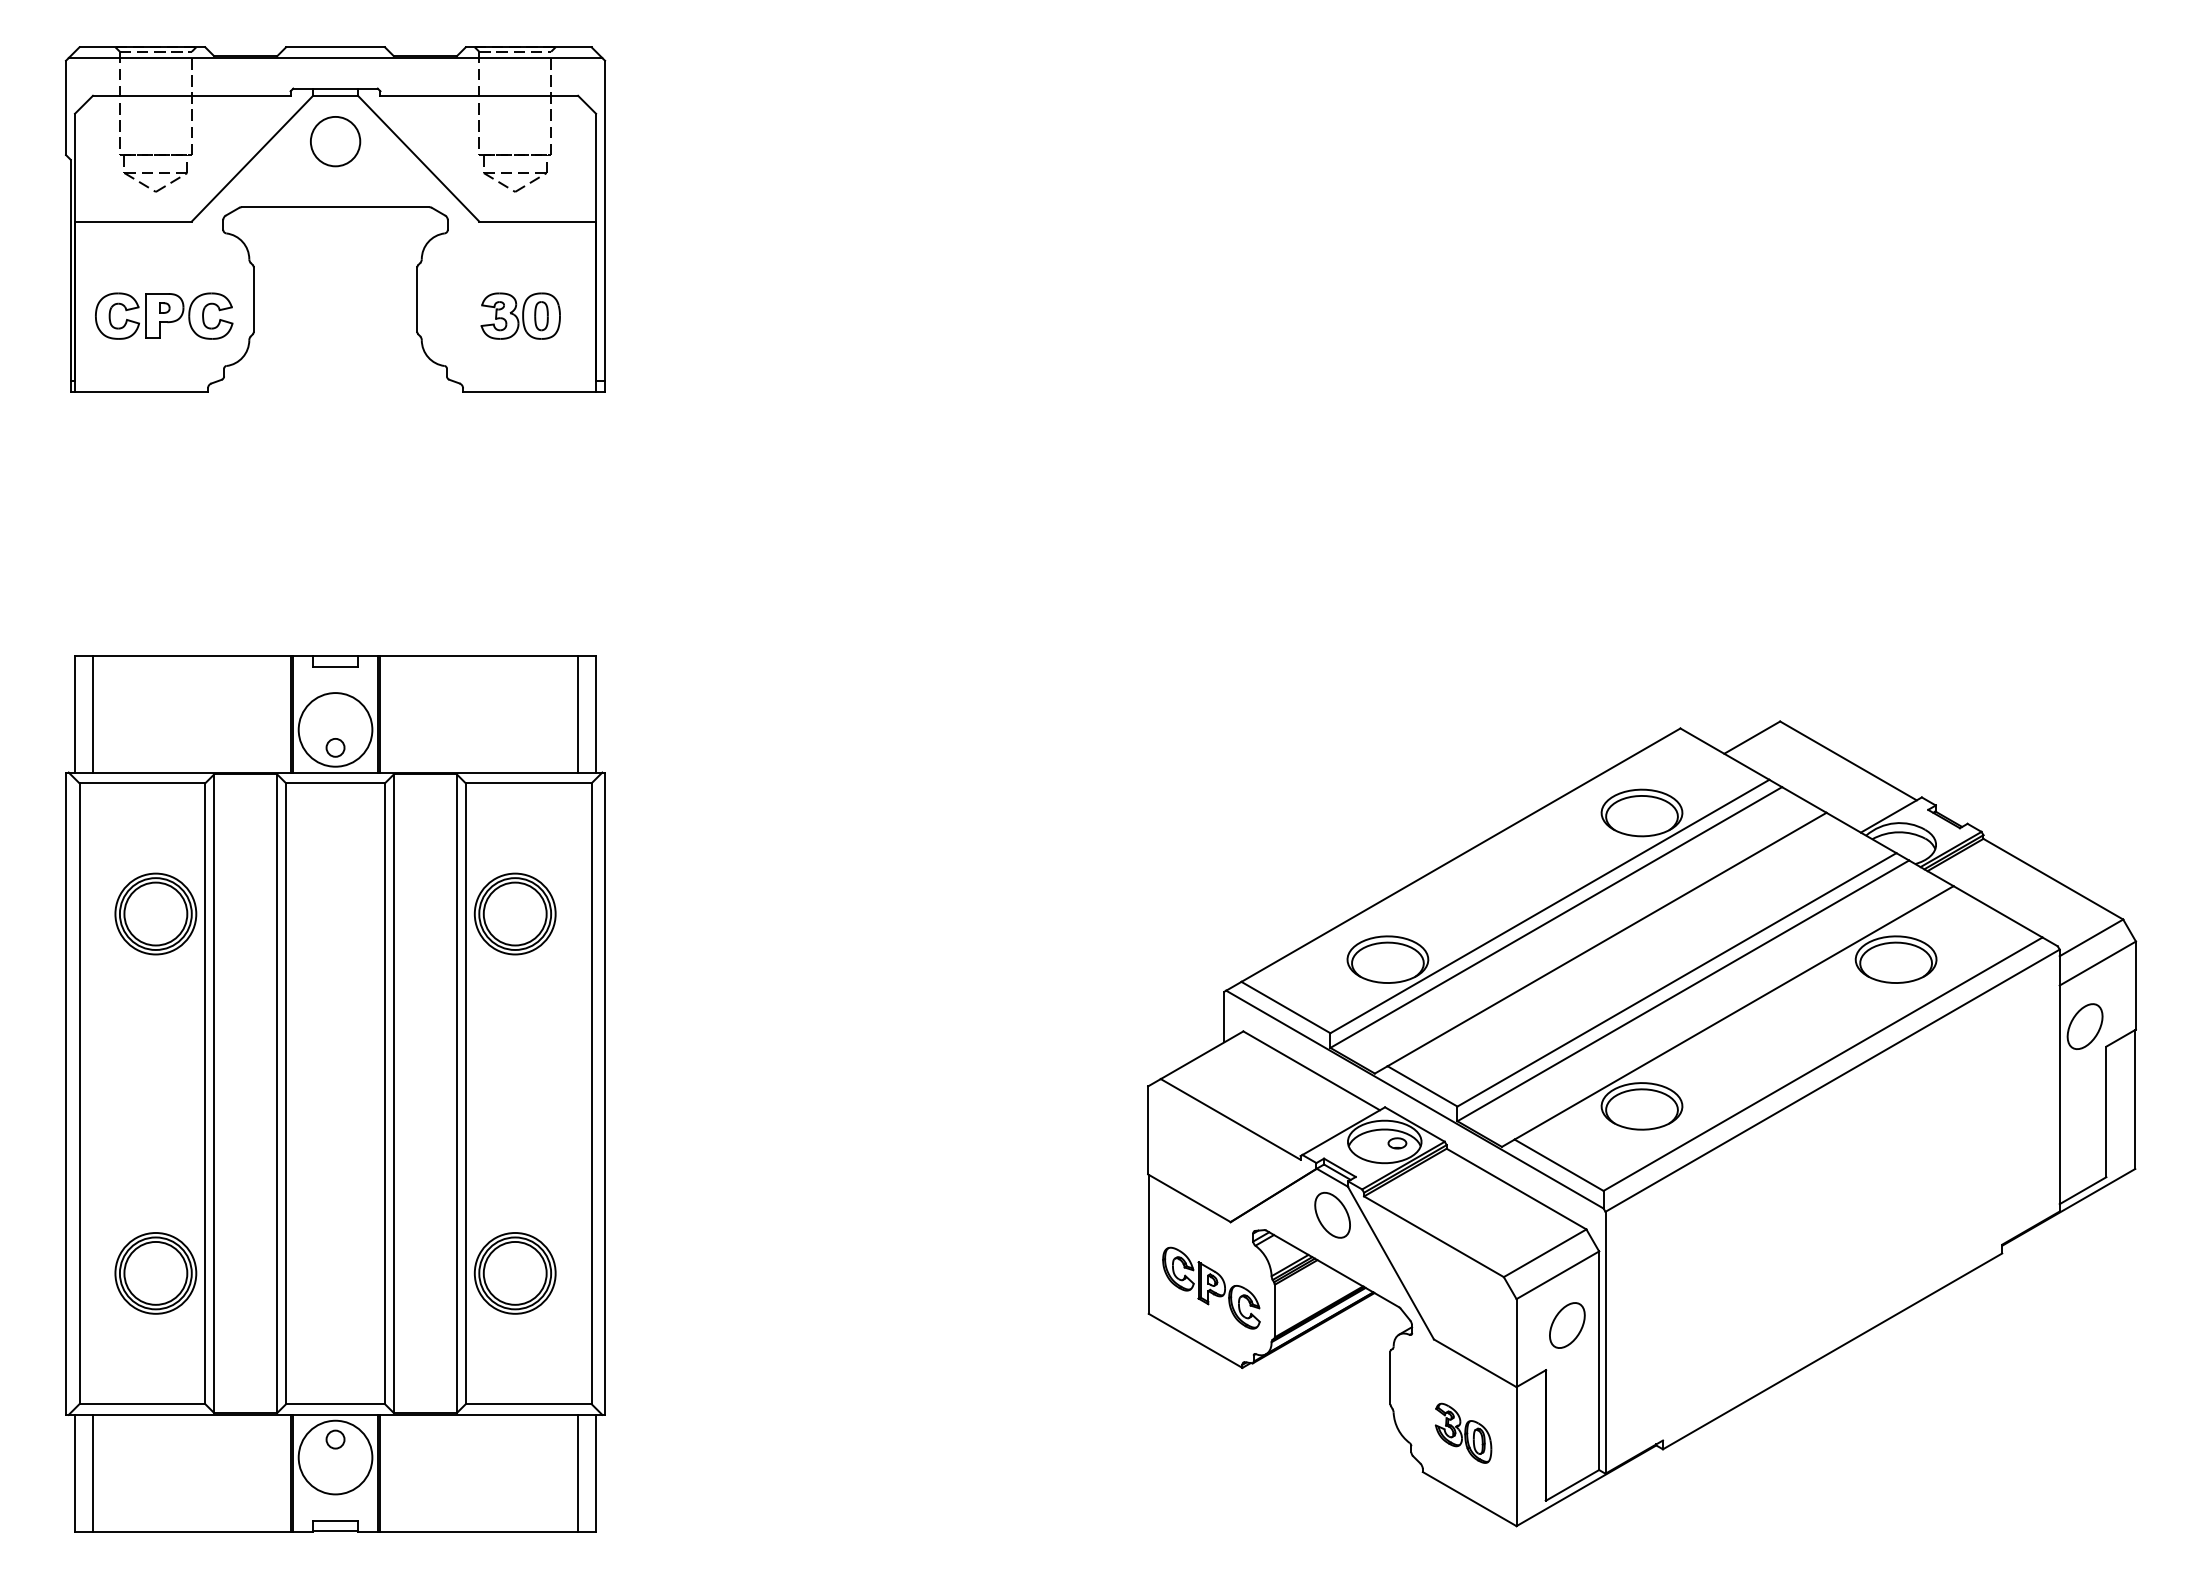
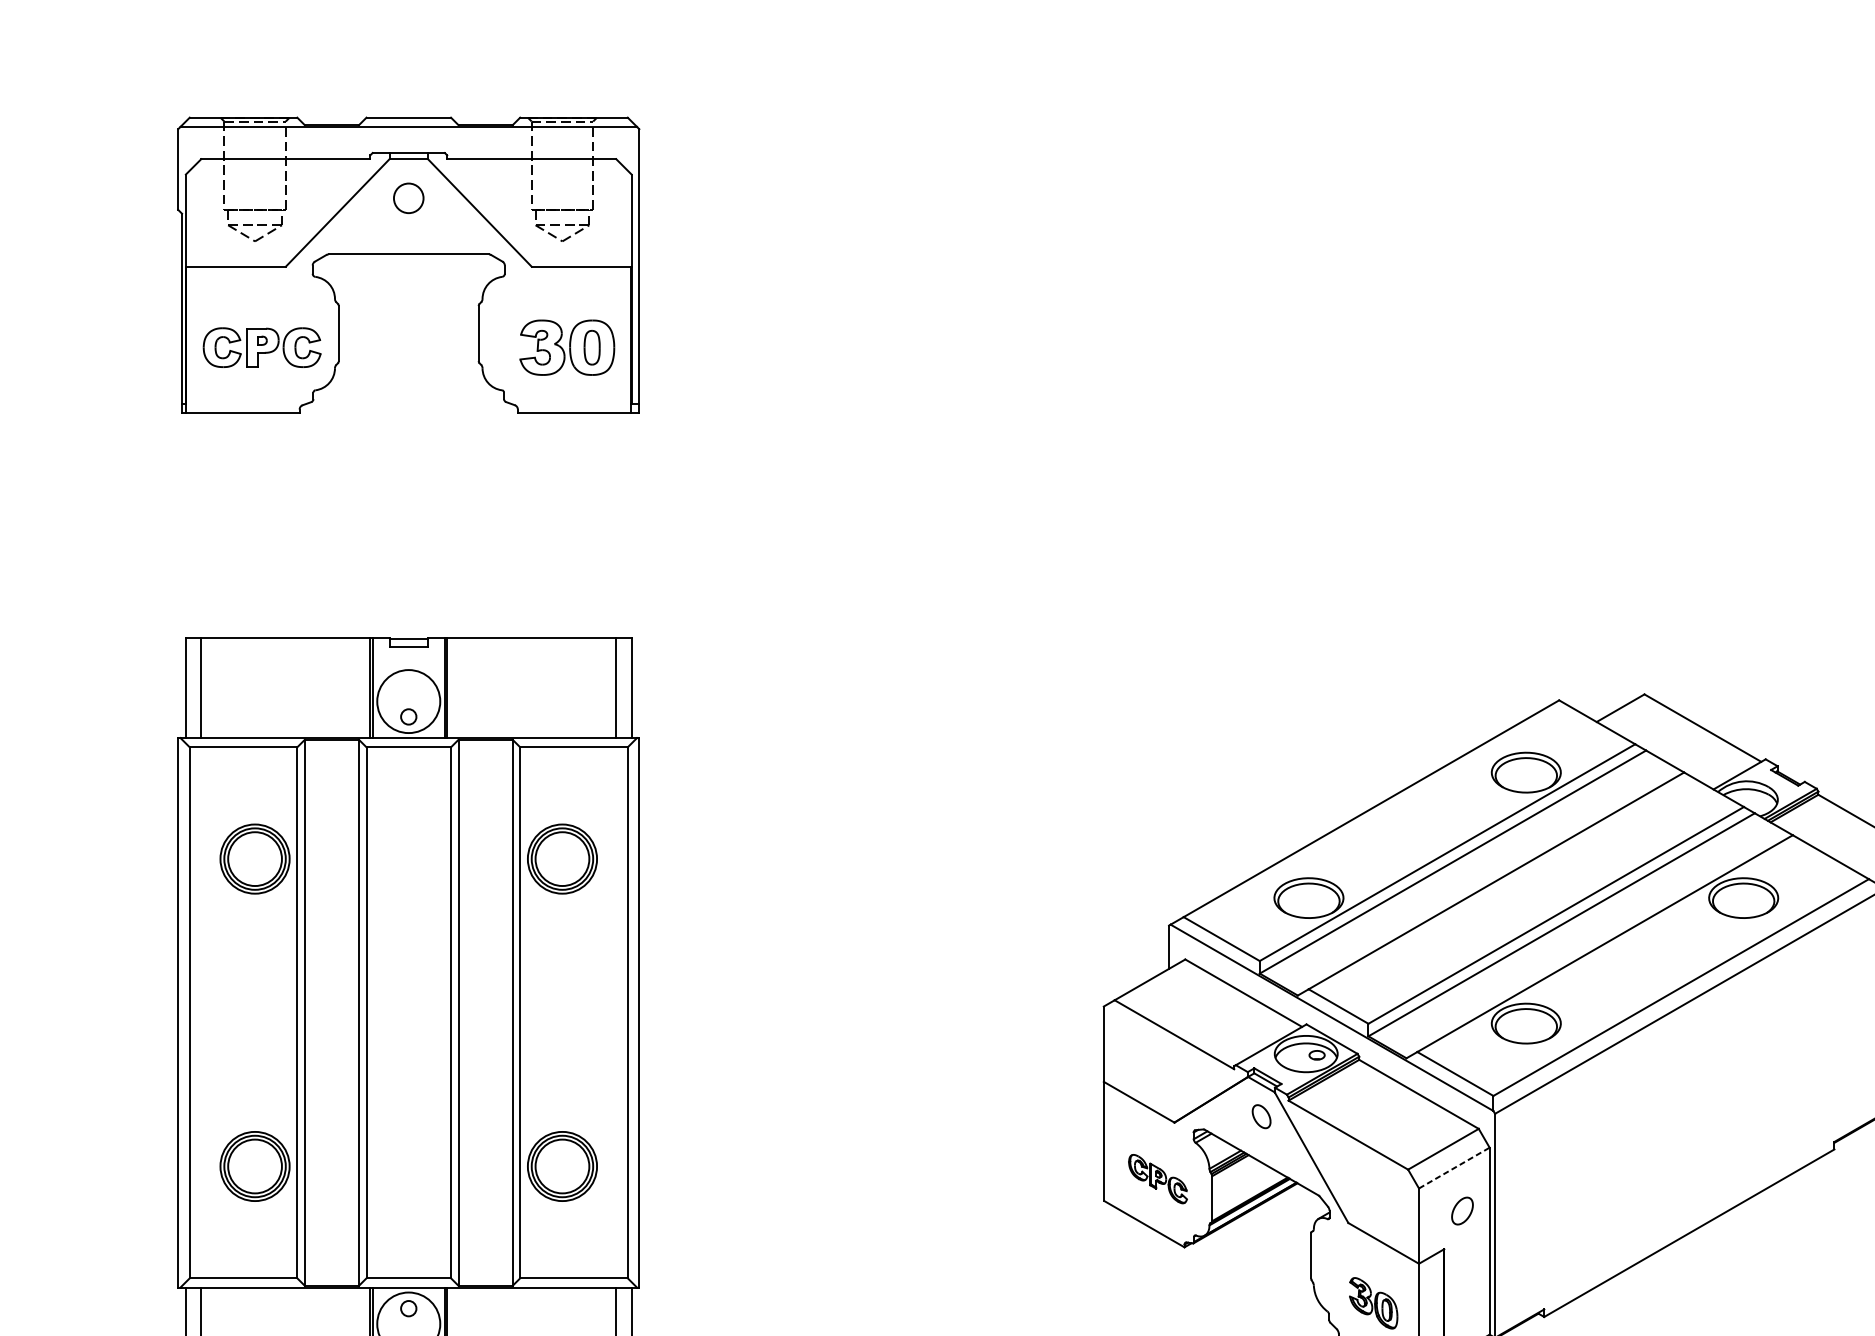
circle: (335, 141) -> (408, 198), size x0.7
part: (520, 315) -> (566, 347), size x1.4
part: (1332, 1214) -> (1261, 1116), size x0.6
line: (1557, 1275) -> (1454, 1168), solid -> dashed
part: (1211, 1287) -> (1158, 1178), size x0.7
part: (1567, 1325) -> (1462, 1211), size x0.7

